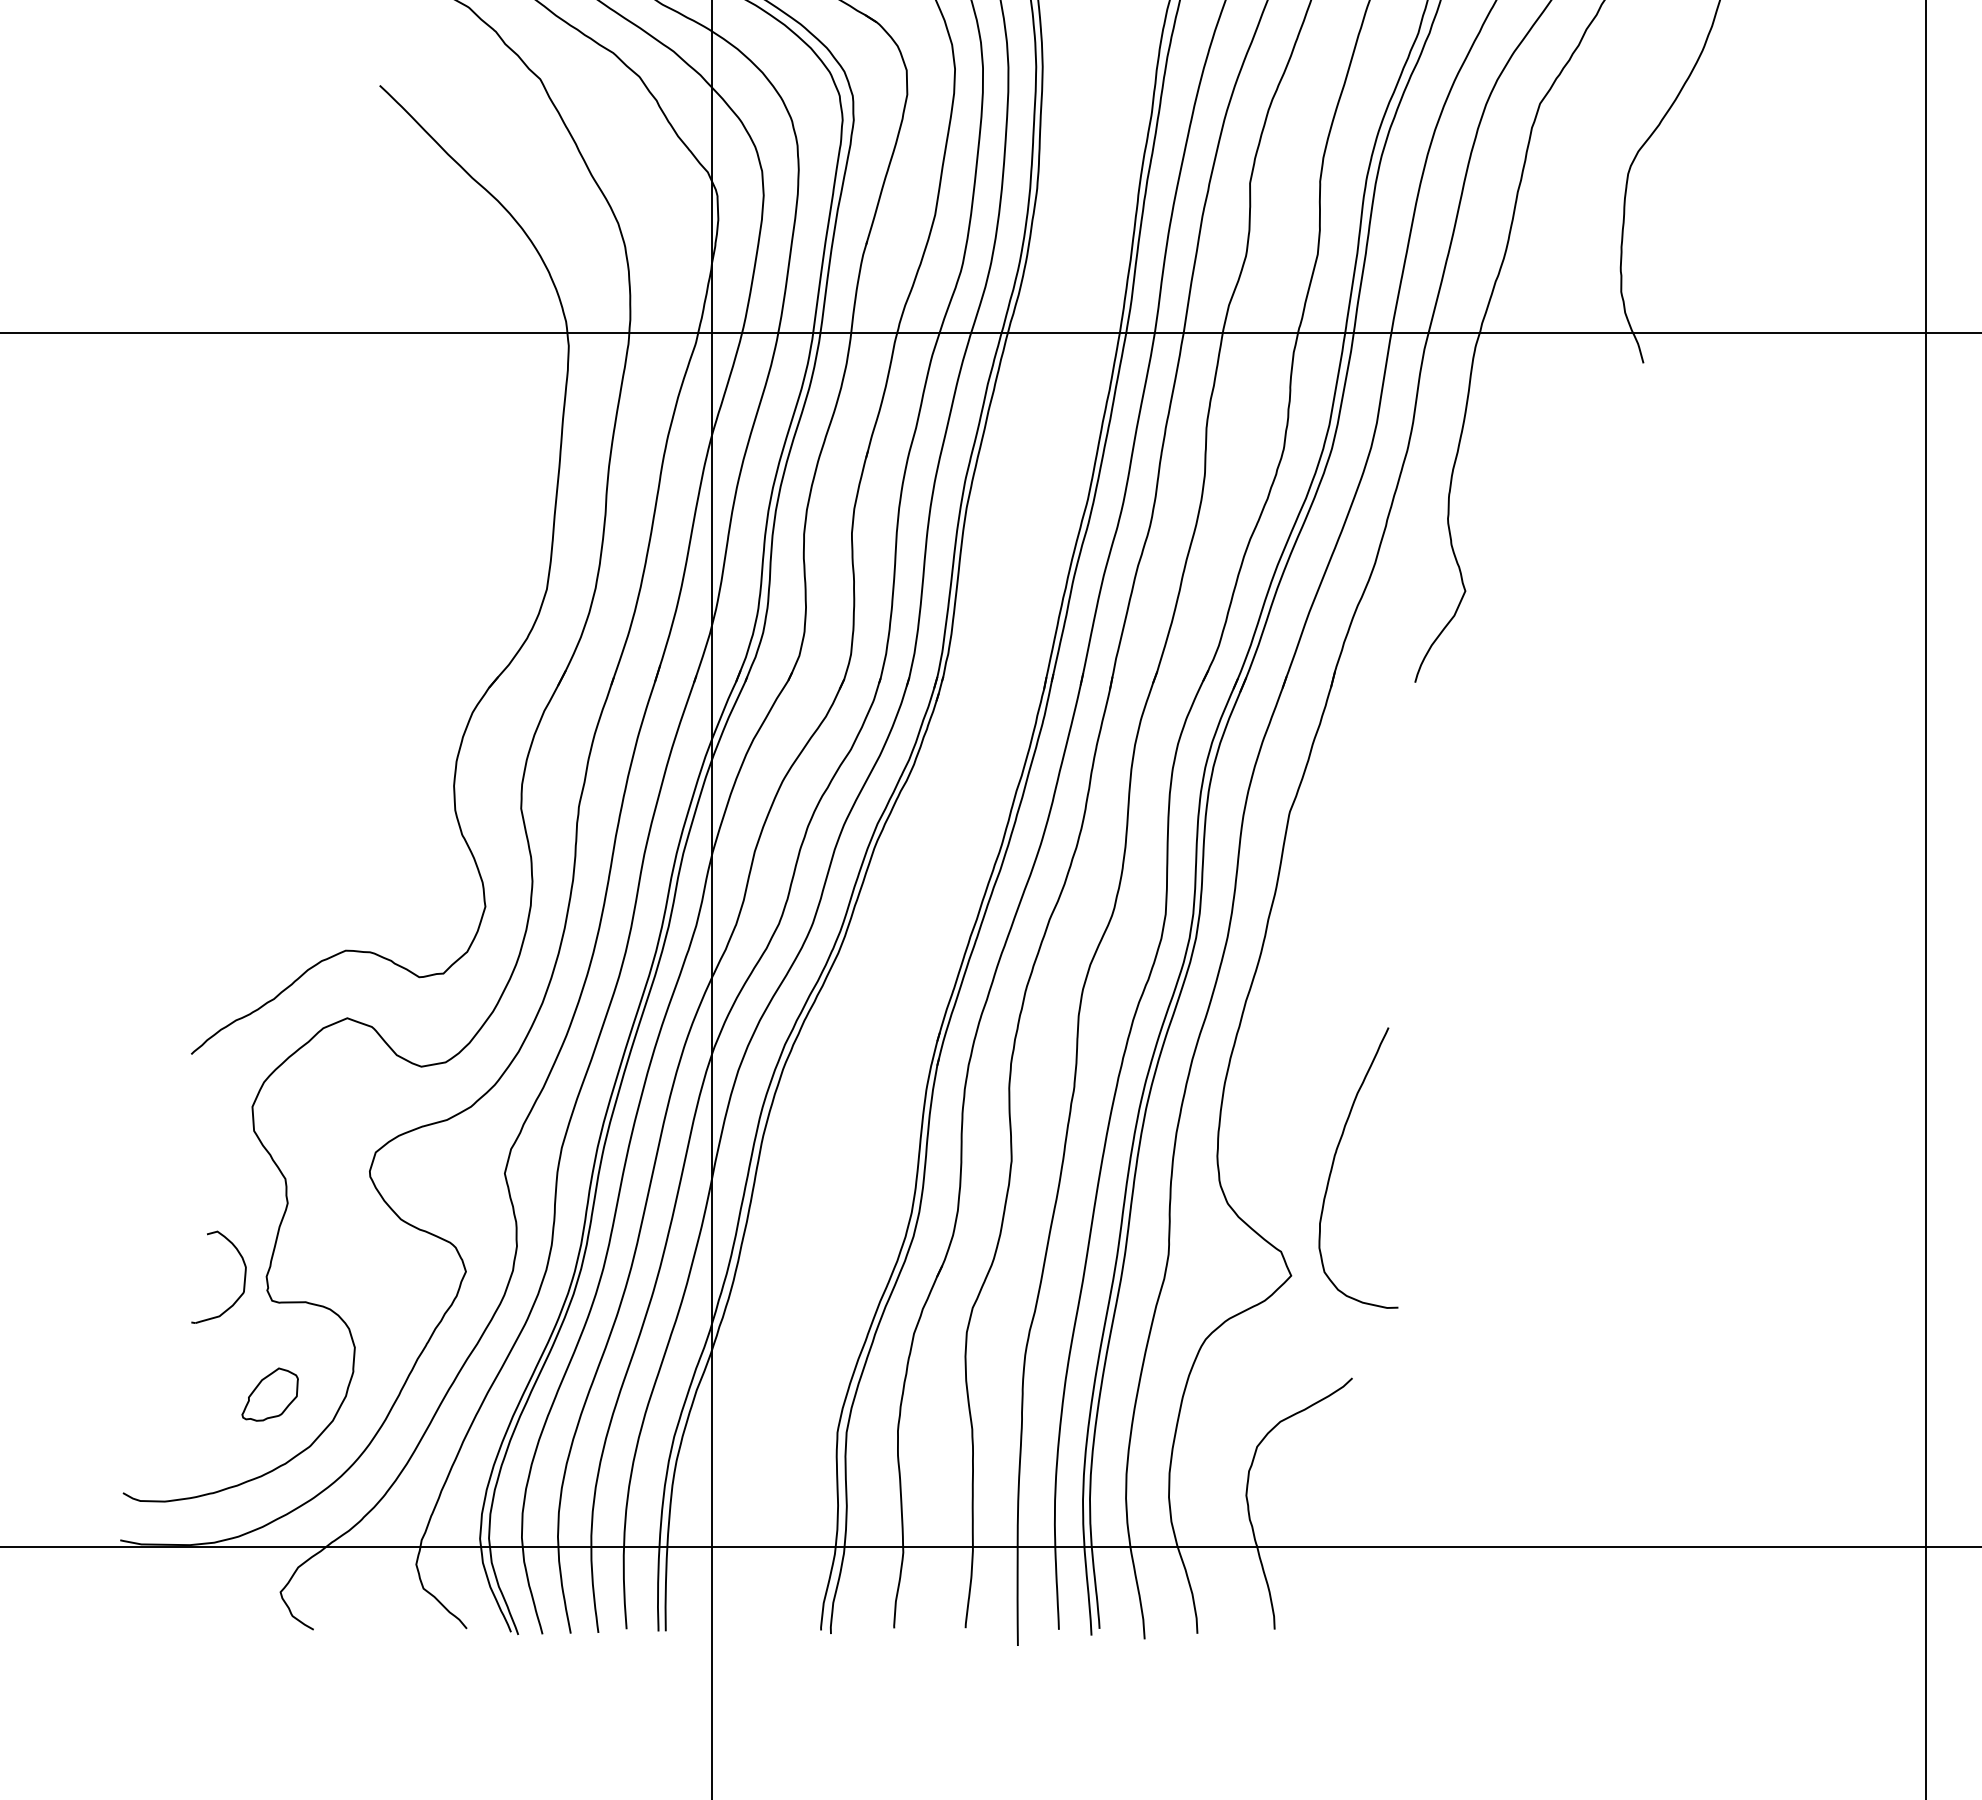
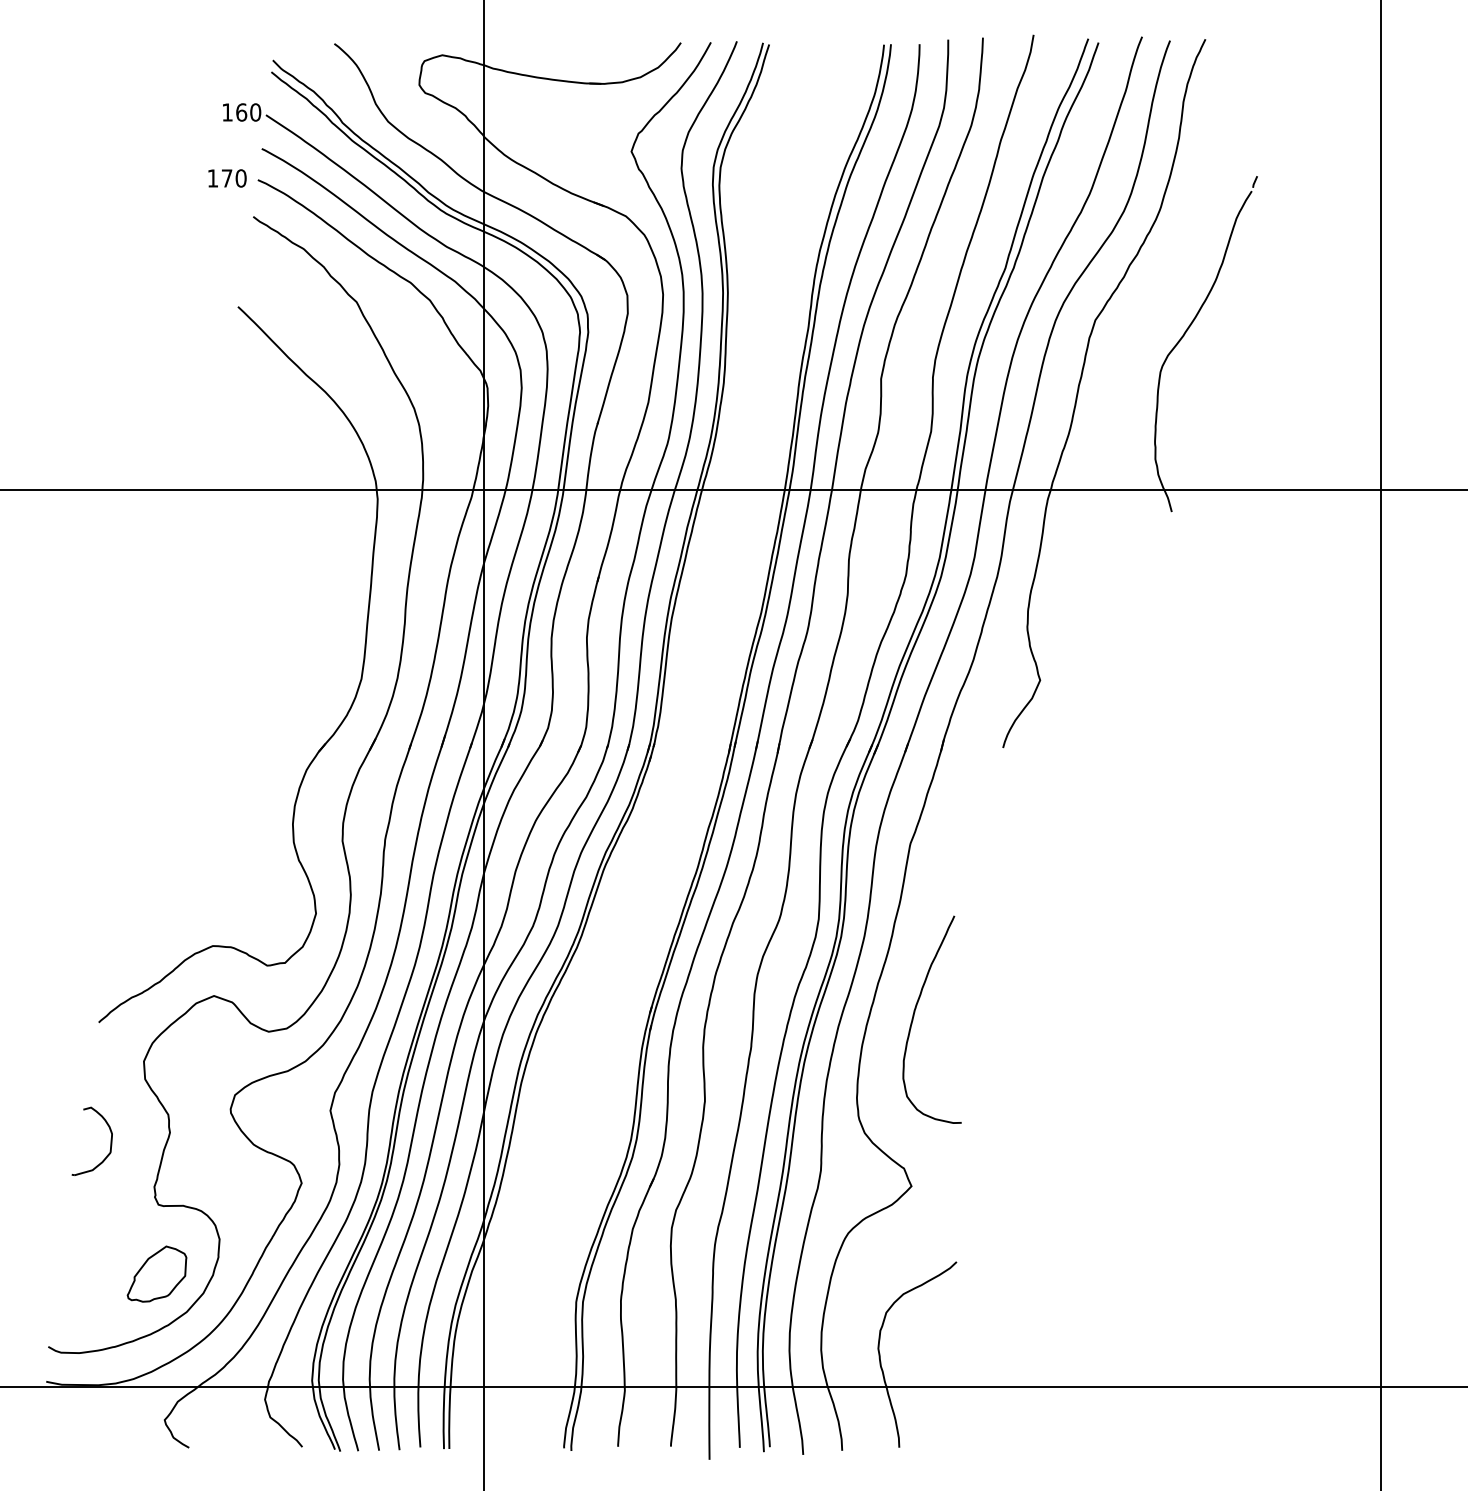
curve: (1334, 1163) -> (914, 1016), moved
part: (243, 1276) -> (110, 1140), moved
part: (269, 1393) -> (156, 1273), size x1.43

